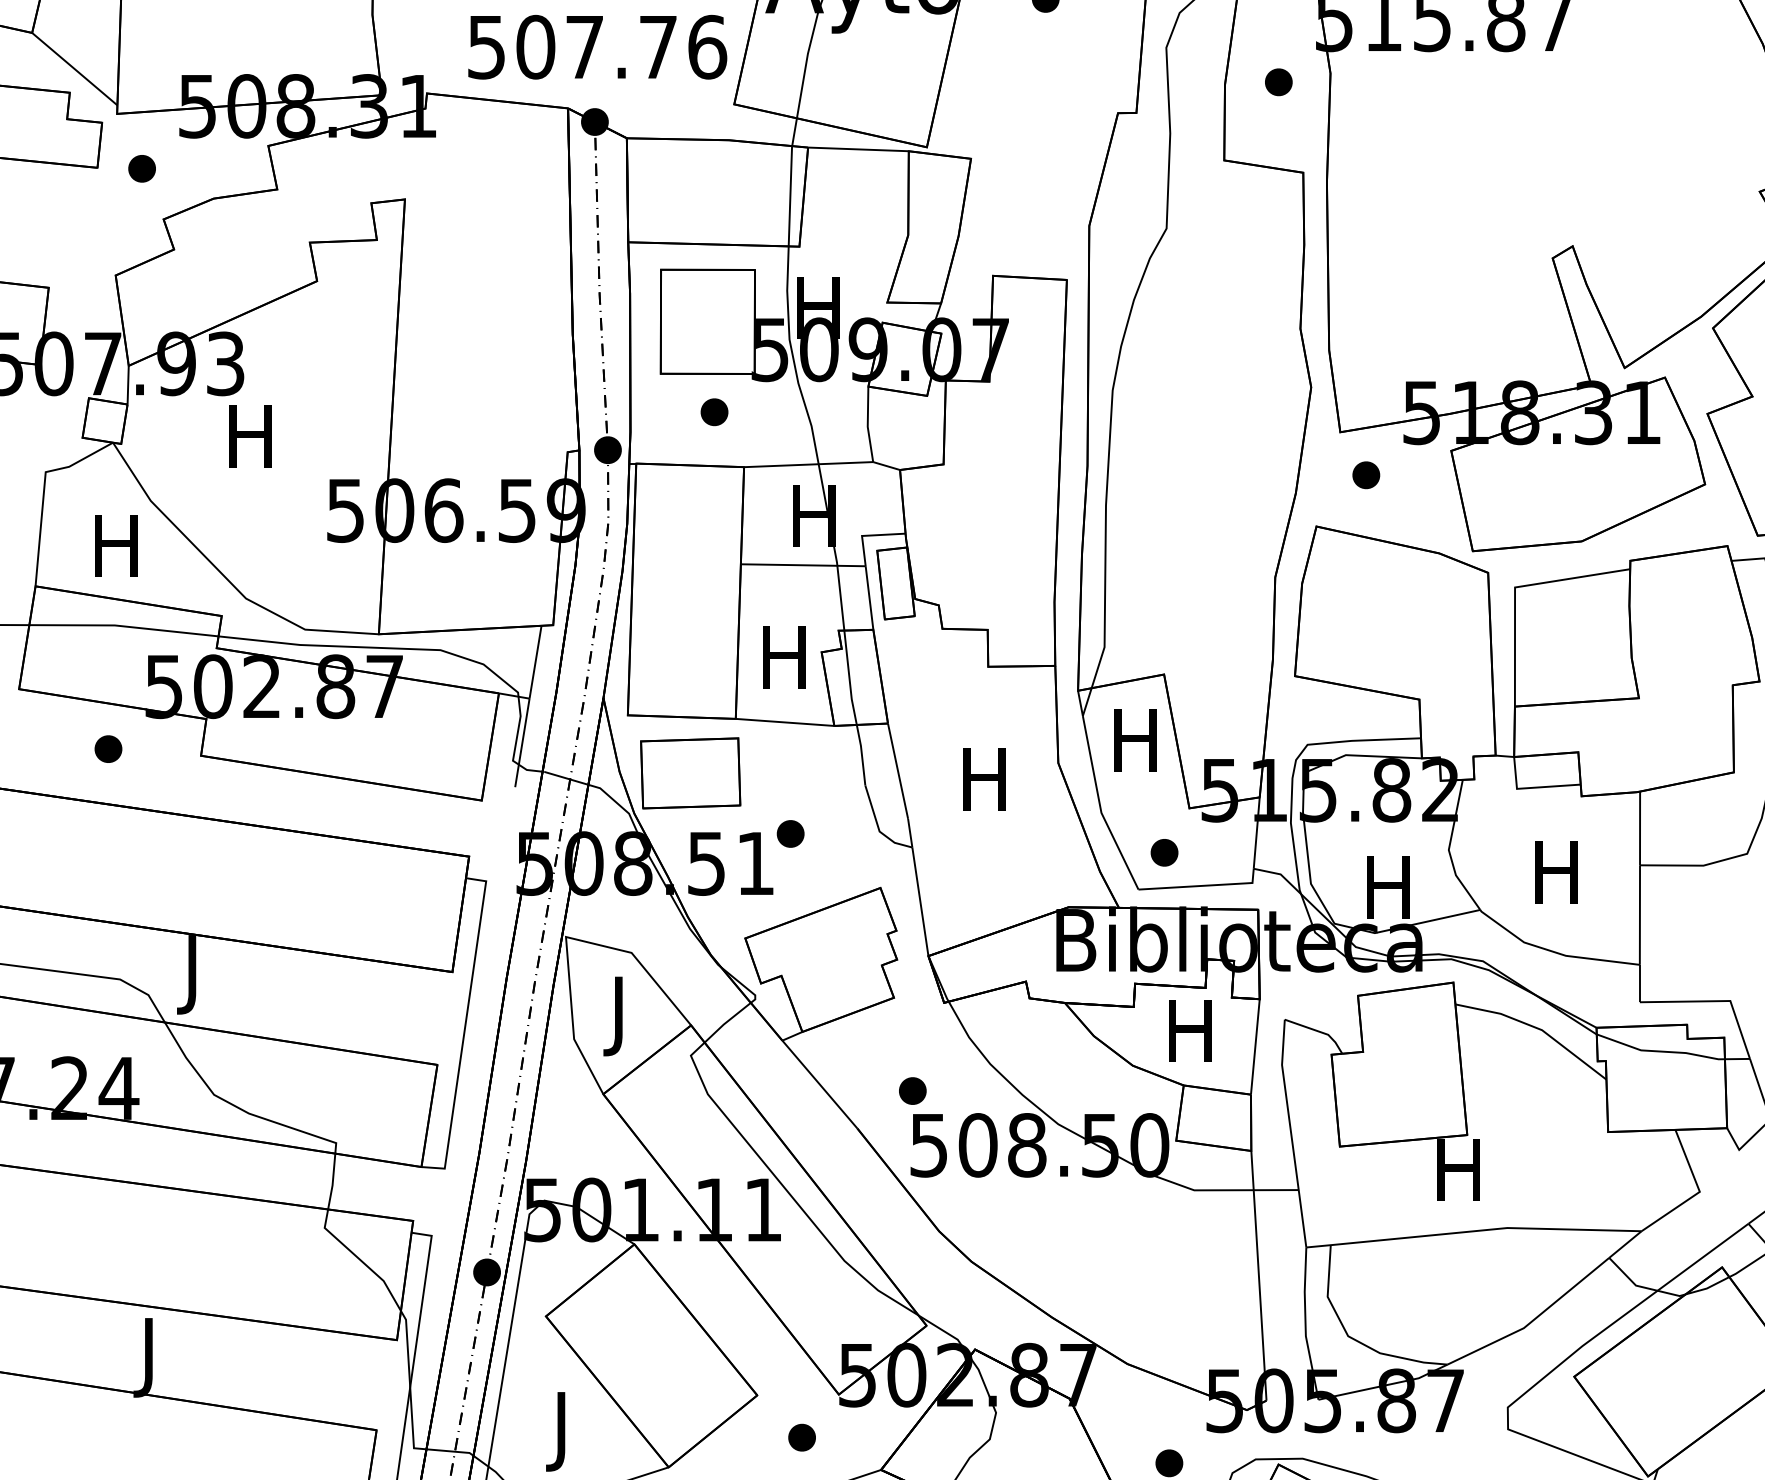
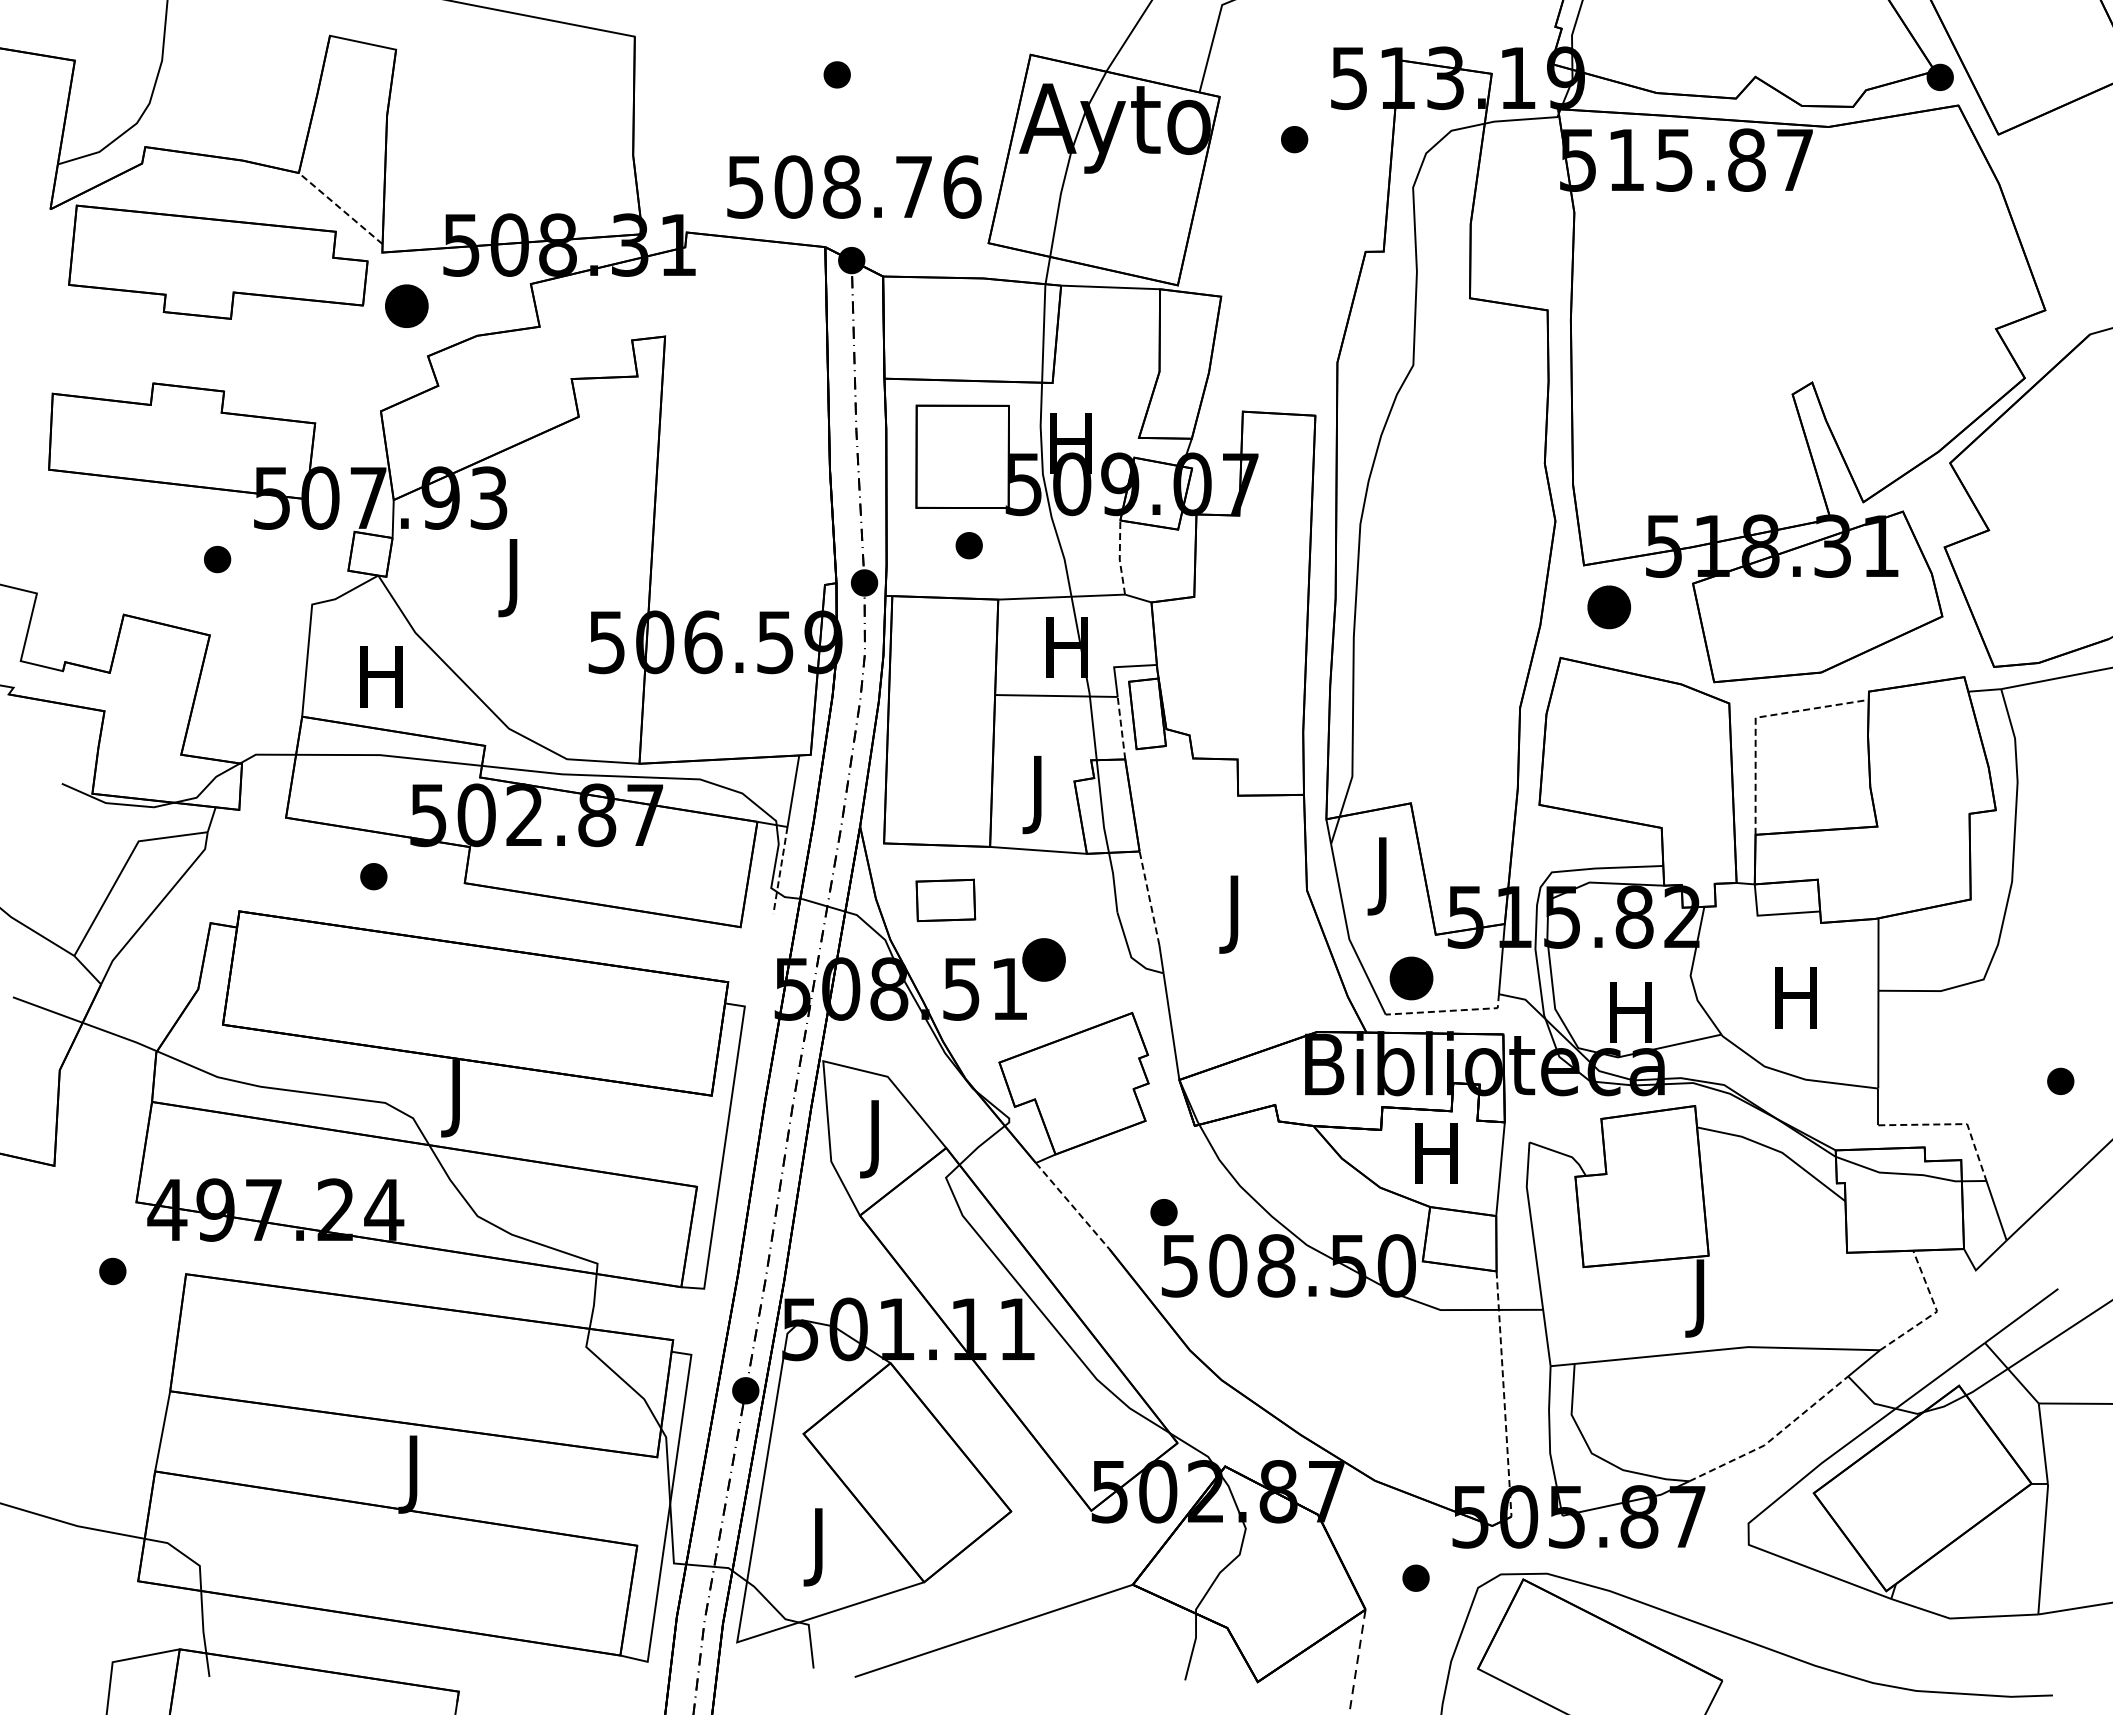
text: (584, 46) -> (841, 186), 507.76 -> 508.76
line: (74, 69) -> (340, 208), solid -> dashed
part: (1278, 82) -> (1523, 221), removed
part: (141, 168) -> (406, 306), size x1.6
line: (867, 425) -> (1119, 558), solid -> dashed
text: (250, 445) -> (513, 578), H -> J
part: (1366, 475) -> (1609, 607), size x1.6
line: (1514, 587) -> (1755, 717), solid -> dashed
line: (869, 597) -> (1121, 727), solid -> dashed
text: (784, 666) -> (1037, 795), H -> J
line: (522, 743) -> (780, 871), solid -> dashed
text: (1135, 748) -> (1382, 876), H -> J
line: (898, 771) -> (1149, 898), solid -> dashed
part: (690, 773) -> (945, 900), size x0.6
text: (983, 787) -> (1233, 914), H -> J
part: (790, 833) -> (1043, 959), size x1.6
part: (1163, 852) -> (1410, 978), size x1.6
line: (1203, 885) -> (1449, 1010), solid -> dashed
line: (1717, 1001) -> (1954, 1124), solid -> dashed
line: (819, 1084) -> (1072, 1206), solid -> dashed
text: (1457, 1178) -> (1699, 1298), H -> J
line: (1699, 1192) -> (1936, 1312), solid -> dashed
line: (1259, 1276) -> (1504, 1394), solid -> dashed
line: (1533, 1320) -> (1773, 1437), solid -> dashed
part: (801, 1437) -> (1054, 1552), removed

